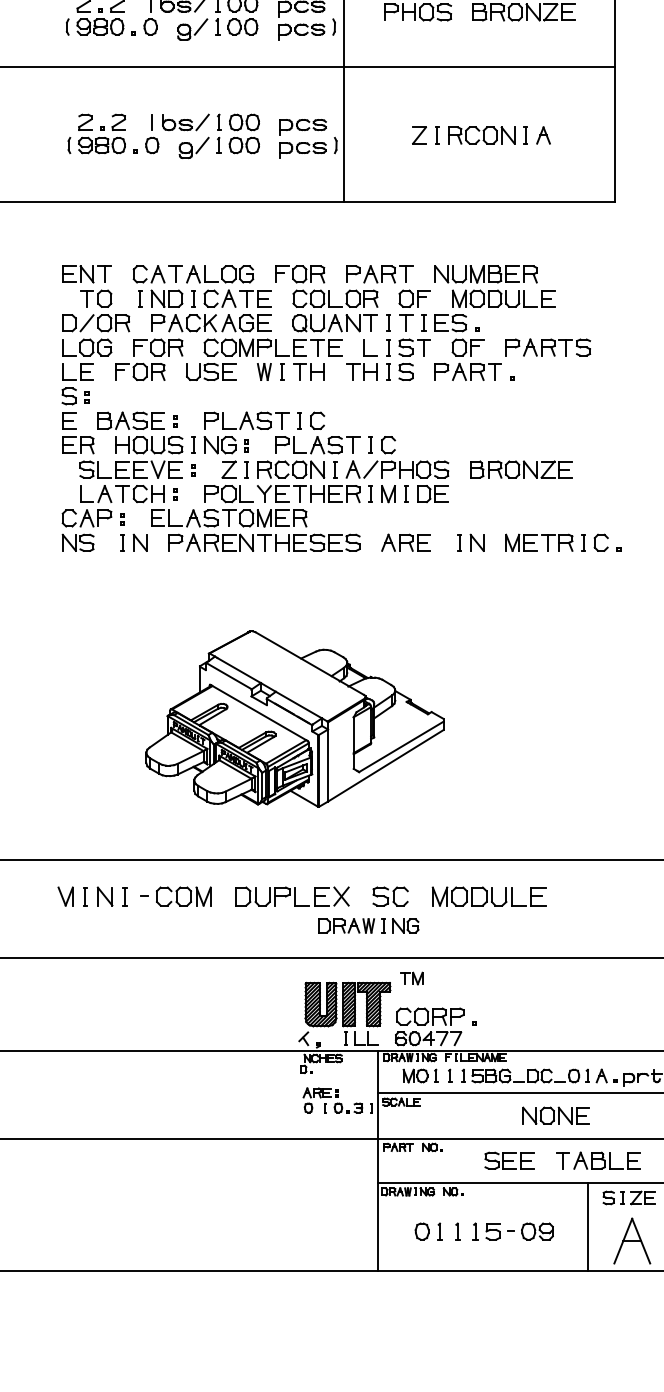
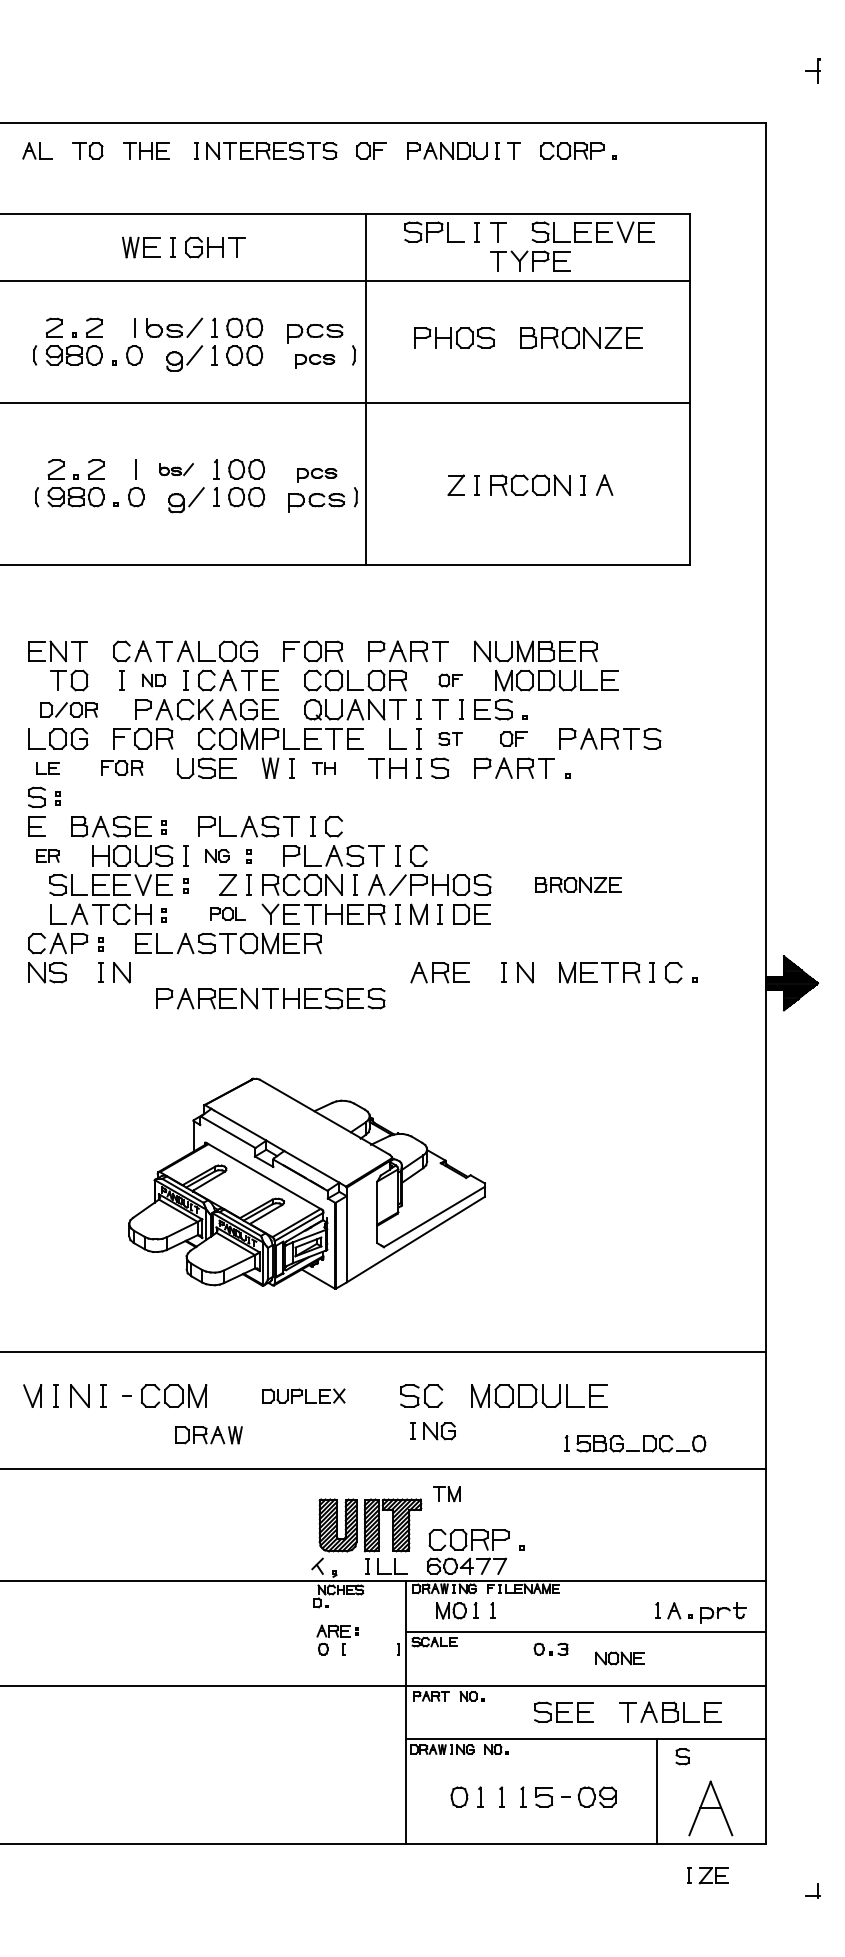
part: (301, 32) -> (315, 361), size x0.7
part: (185, 122) -> (176, 469), size x0.6
part: (303, 127) -> (317, 475), size x0.7
part: (166, 298) -> (153, 680), size x0.6
part: (414, 298) -> (450, 680), size x0.6
part: (95, 322) -> (68, 709), size x0.7
part: (414, 347) -> (450, 738), size x0.6
part: (467, 347) -> (513, 738), size x0.7
part: (139, 371) -> (121, 767), size x0.7
part: (78, 372) -> (47, 768), size x0.6
part: (308, 372) -> (323, 768), size x0.6
part: (78, 444) -> (47, 855), size x0.6
part: (220, 444) -> (217, 855), size x0.6
part: (521, 469) -> (578, 884), size x0.7
part: (228, 493) -> (227, 913), size x0.6
part: (264, 542) -> (270, 998), moved
part: (291, 896) -> (303, 1395), size x0.6
part: (346, 926) -> (208, 1435), moved
part: (520, 1081) -> (635, 1450), moved
part: (347, 1108) -> (550, 1649), moved
part: (555, 1115) -> (619, 1658), size x0.6
part: (637, 1197) -> (707, 1875), moved

